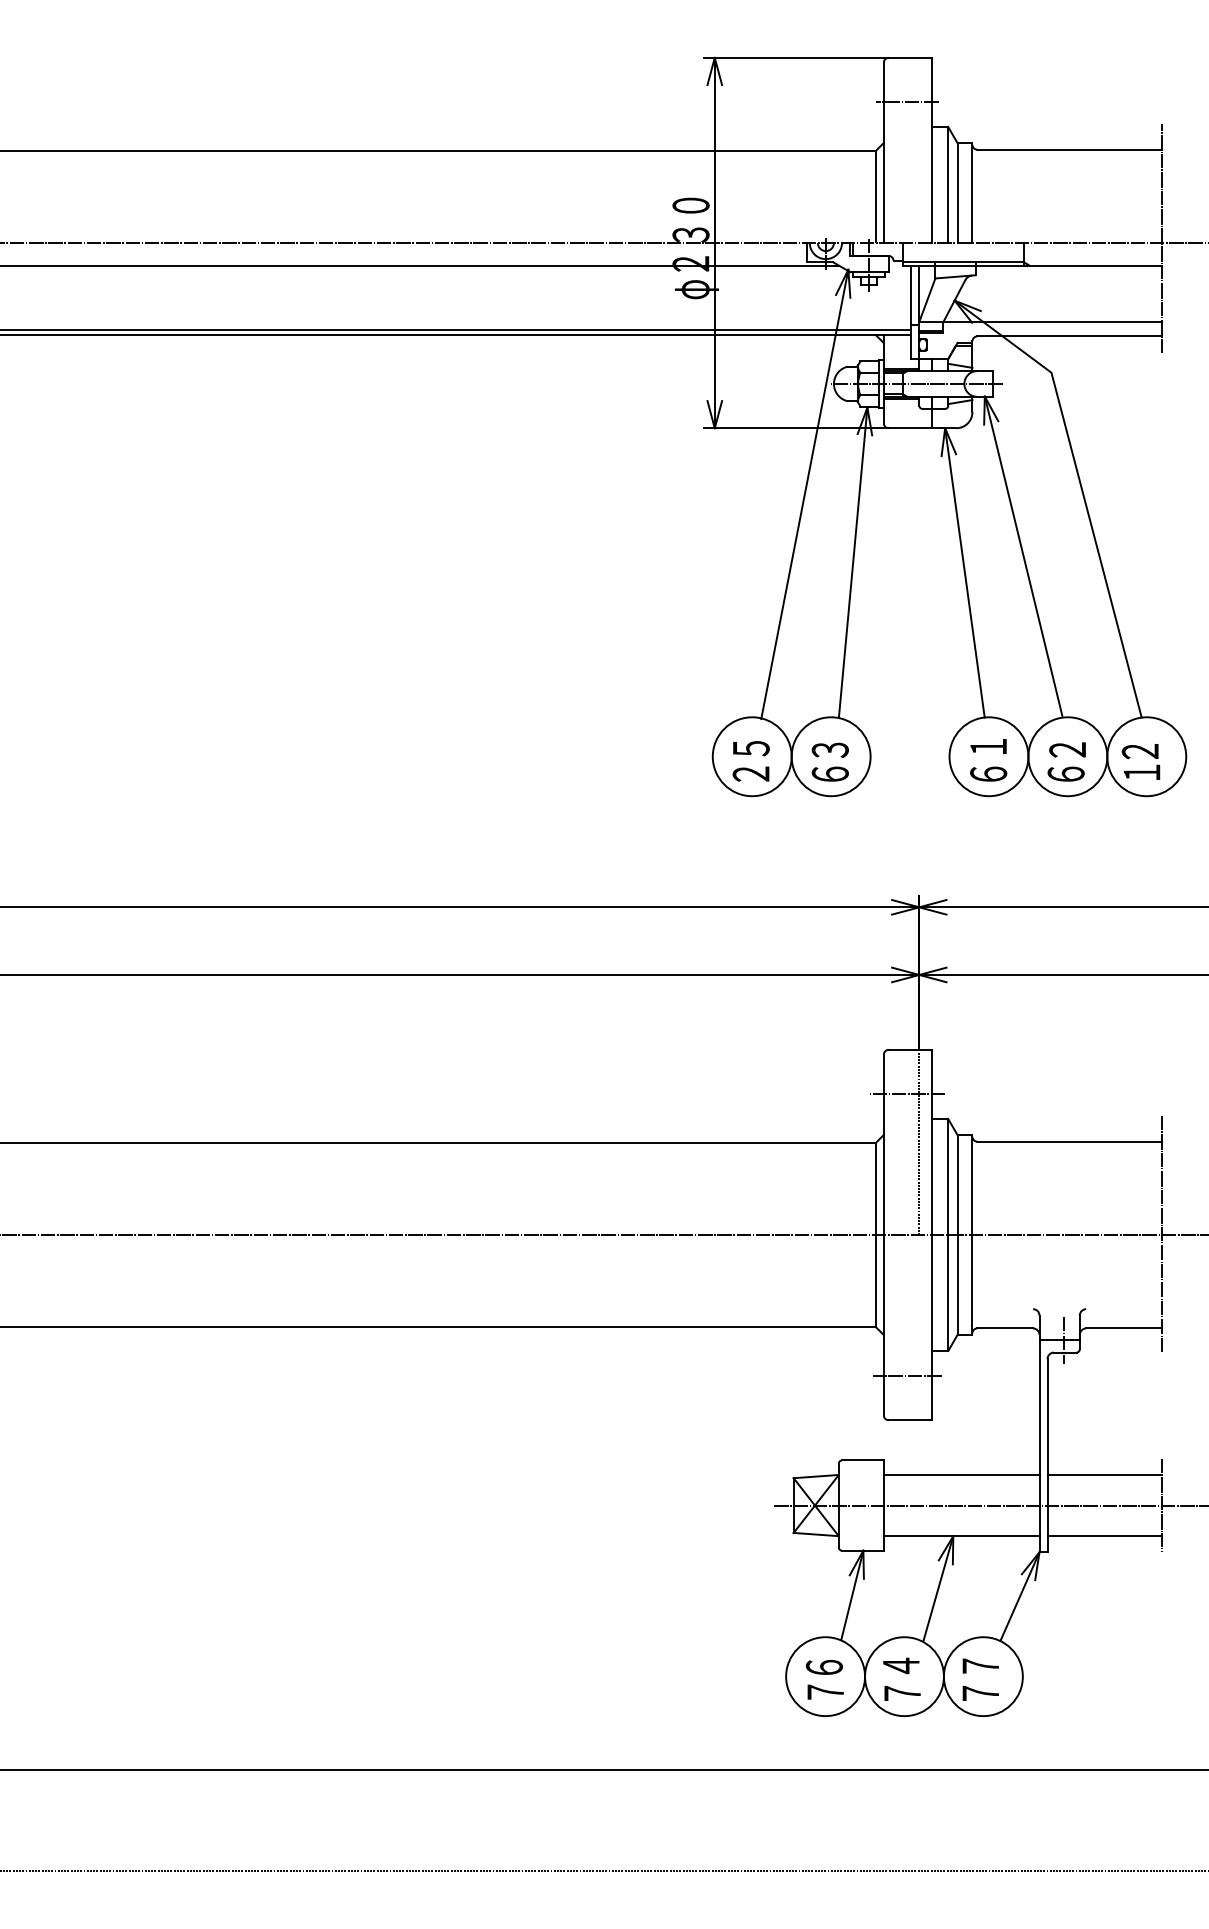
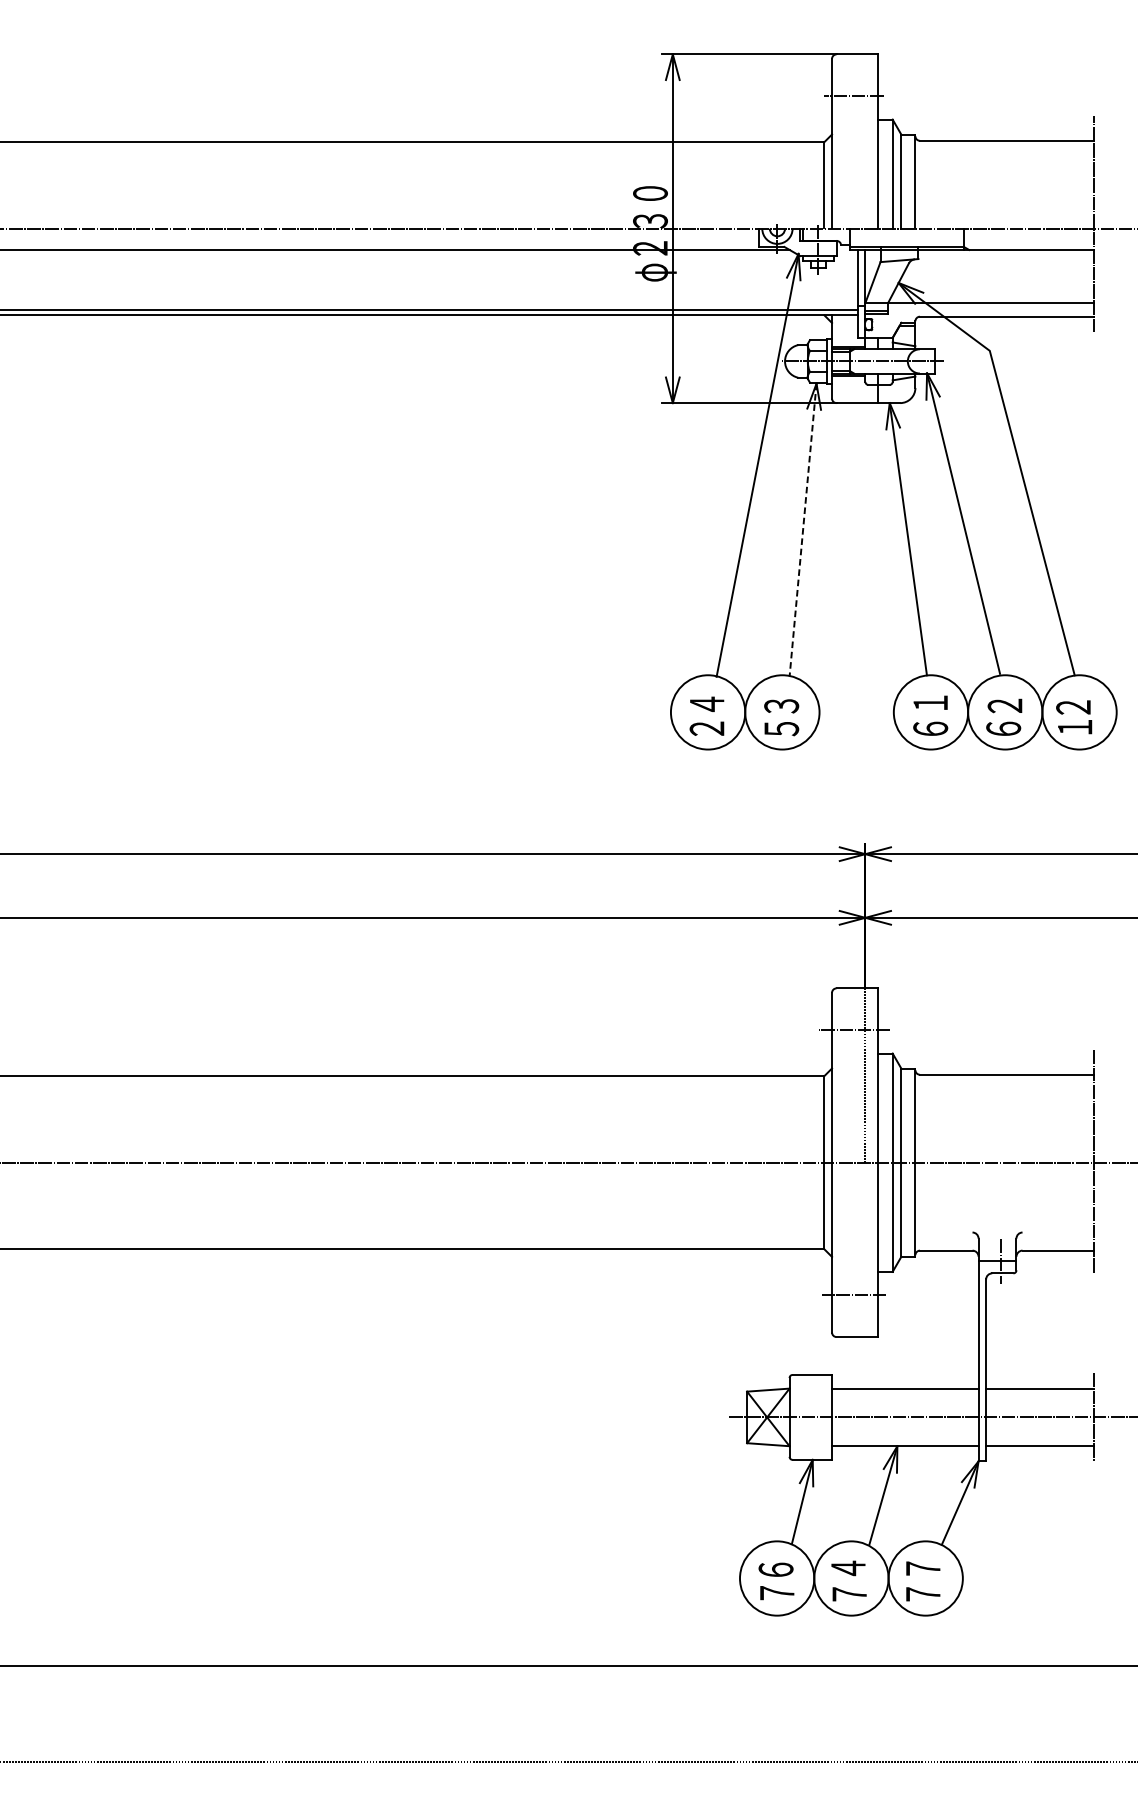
line: (853, 563) -> (803, 530), solid -> dashed
text: (751, 748) -> (707, 704), ５ -> ４
text: (829, 774) -> (780, 729), ６ -> ５

